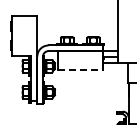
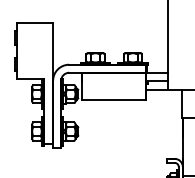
line: (80, 69) -> (114, 98), dashed -> solid

